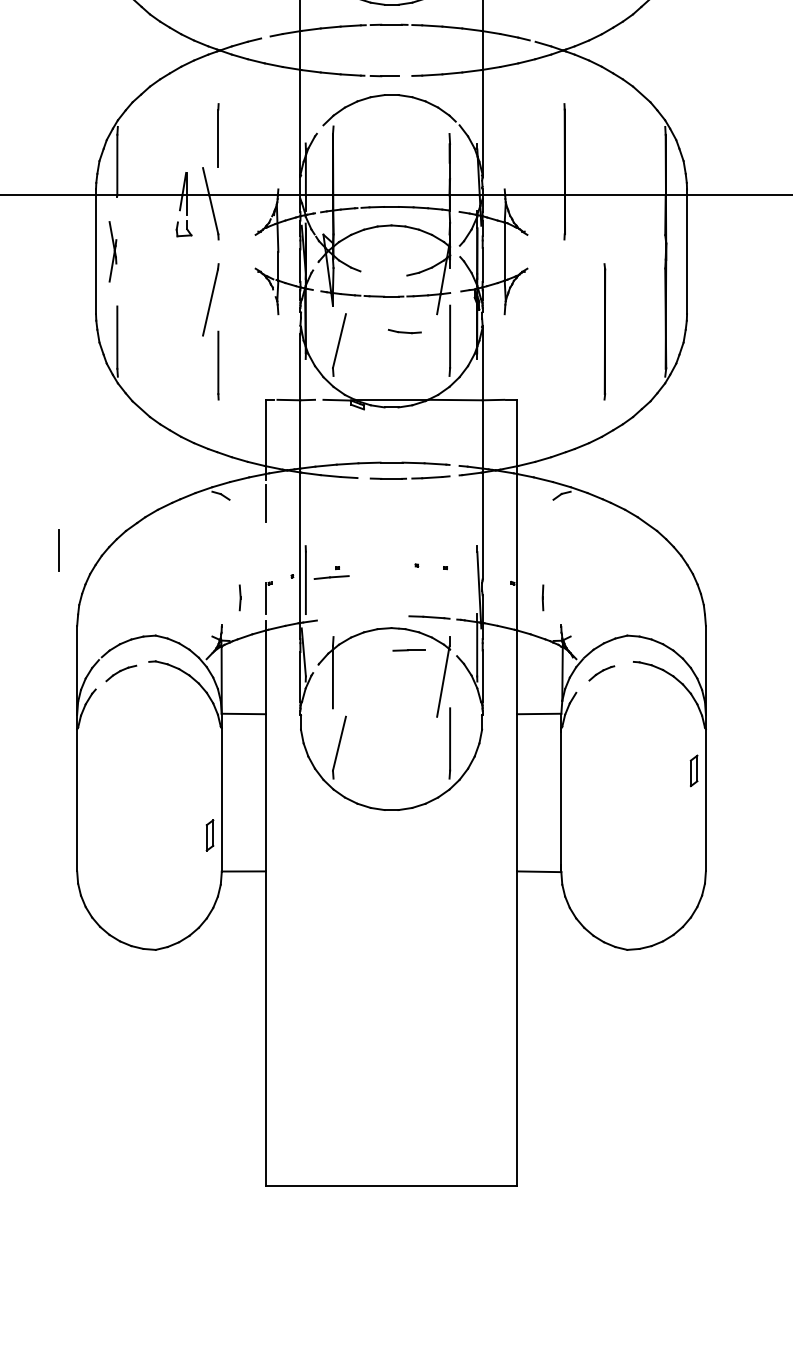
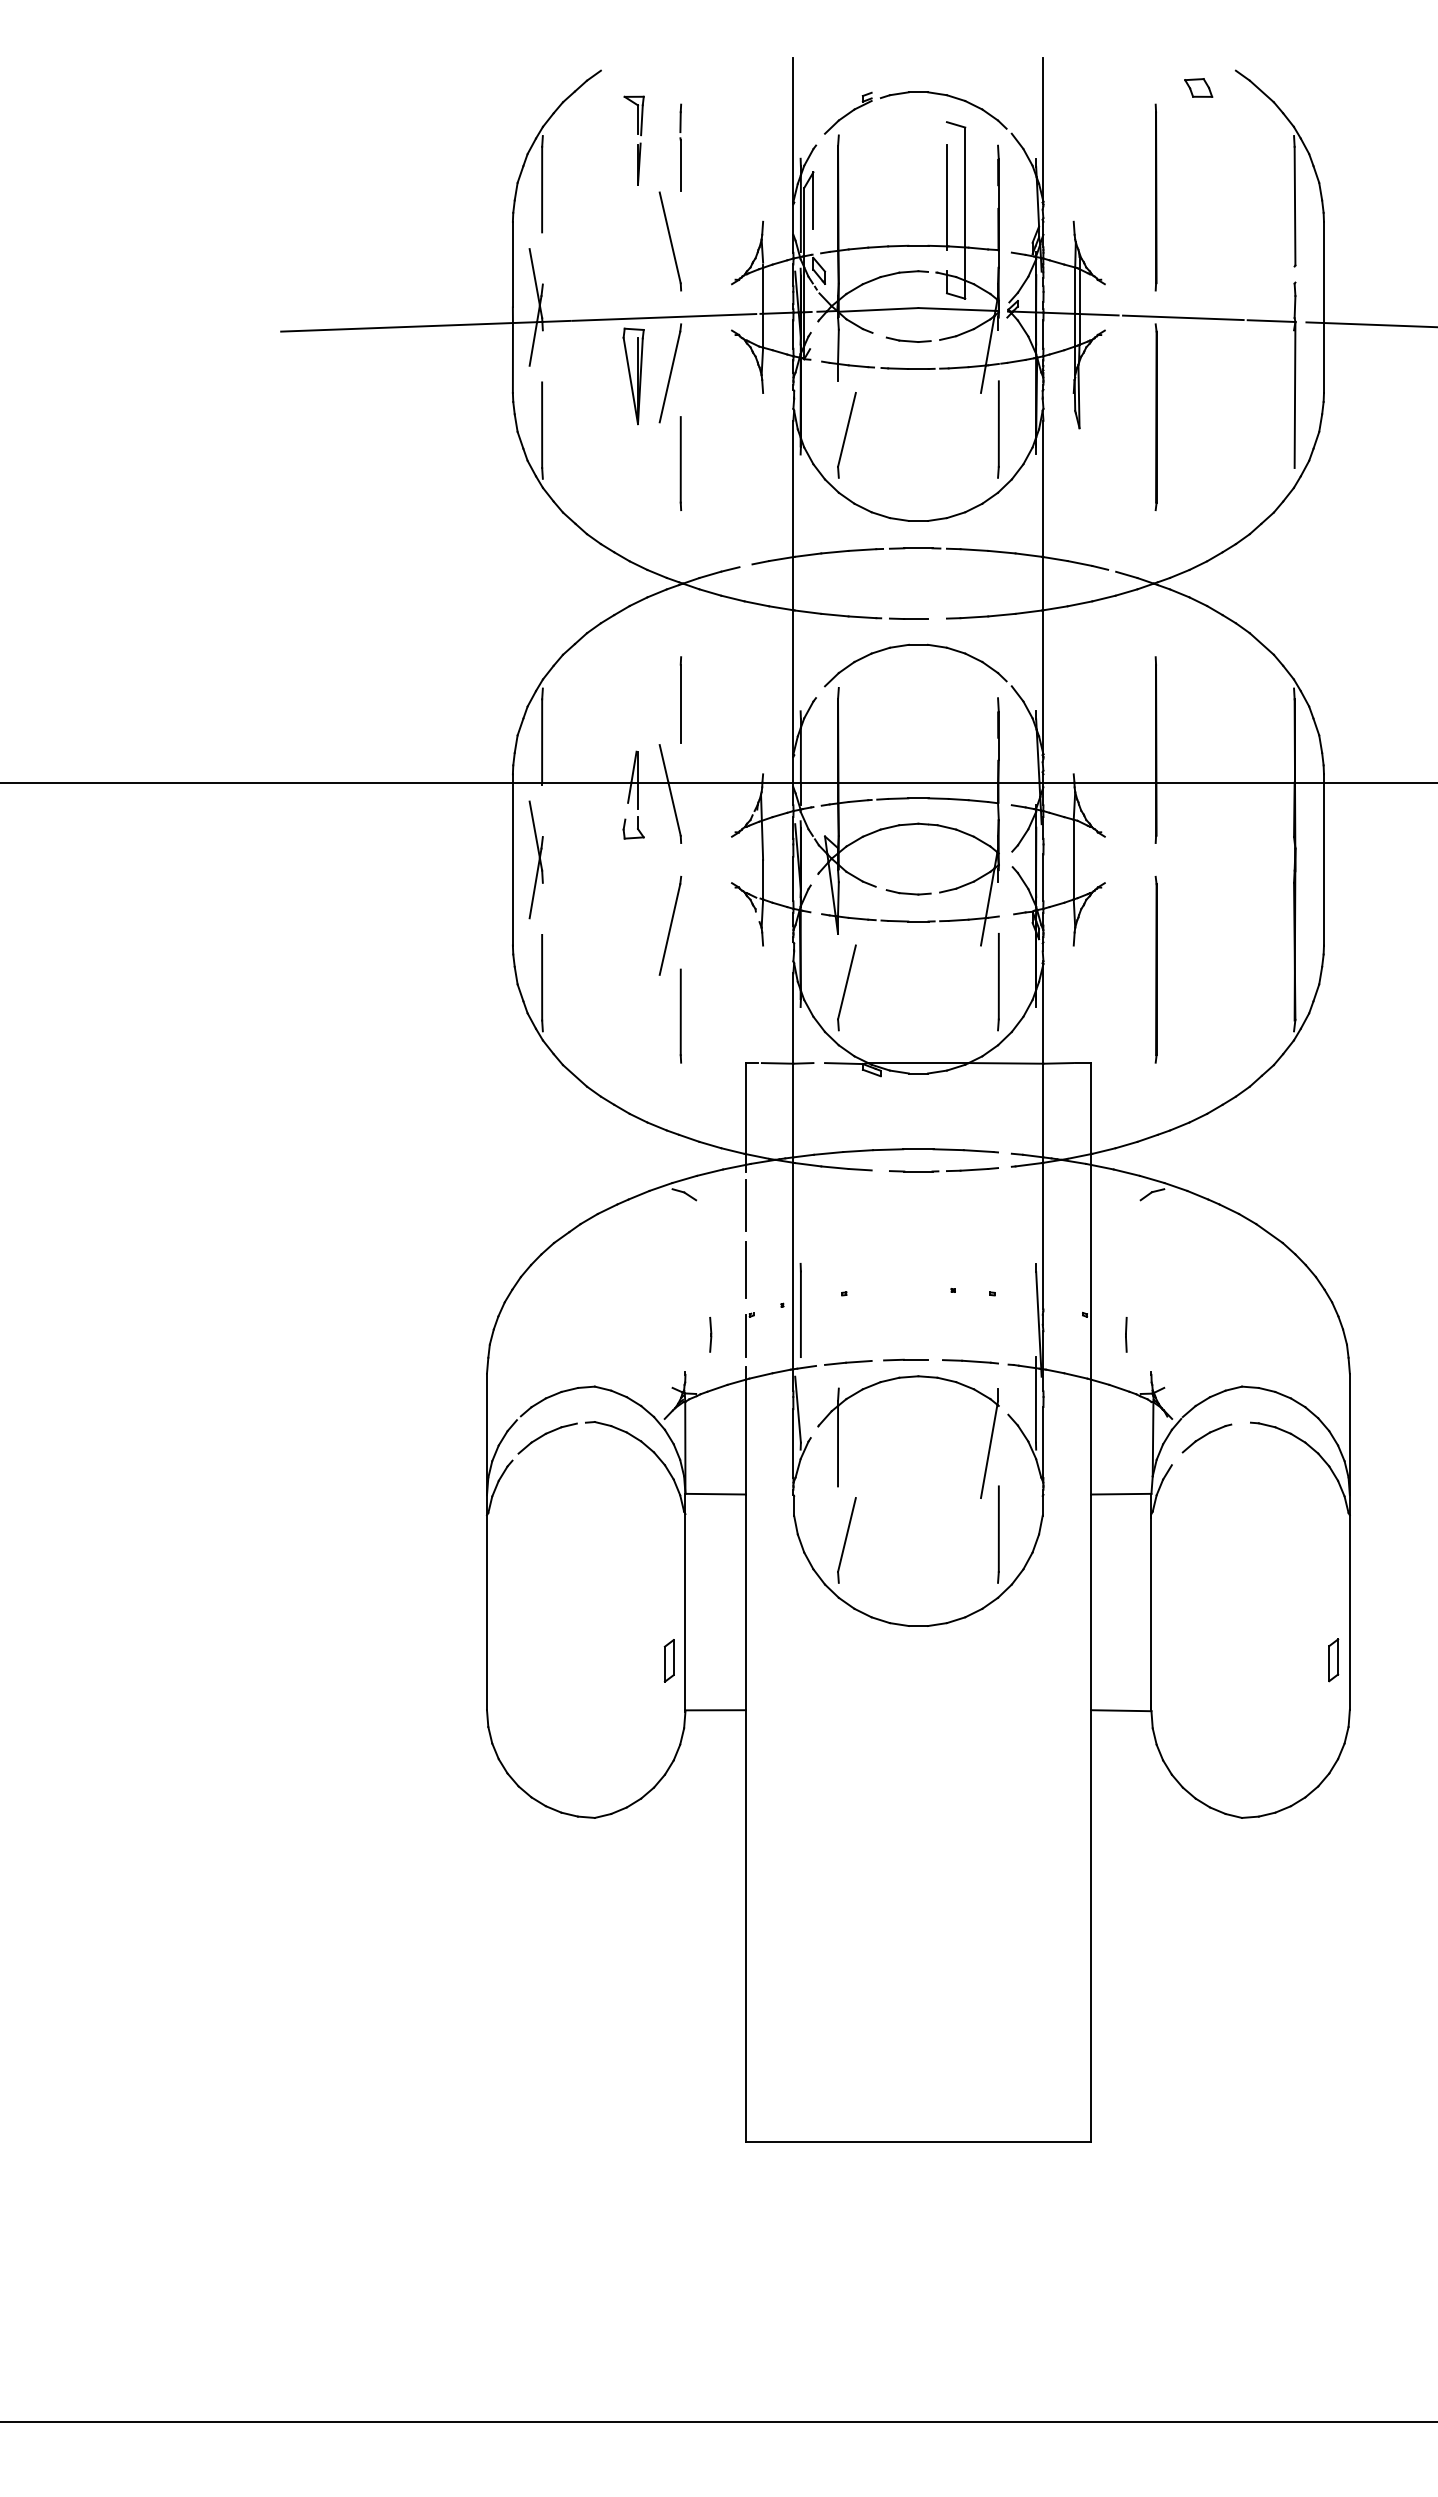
part: (112, 251) -> (535, 859), size x1.43
part: (404, 331) -> (908, 892), moved
line: (604, 331) -> (1155, 969), moved
line: (58, 550) -> (745, 1269), moved
line: (331, 577) -> (848, 1362), moved
part: (409, 650) -> (905, 1359), moved
part: (121, 673) -> (547, 1438), size x1.43
part: (601, 673) -> (1206, 1438), size x1.43
part: (694, 771) -> (1333, 1660), moved

